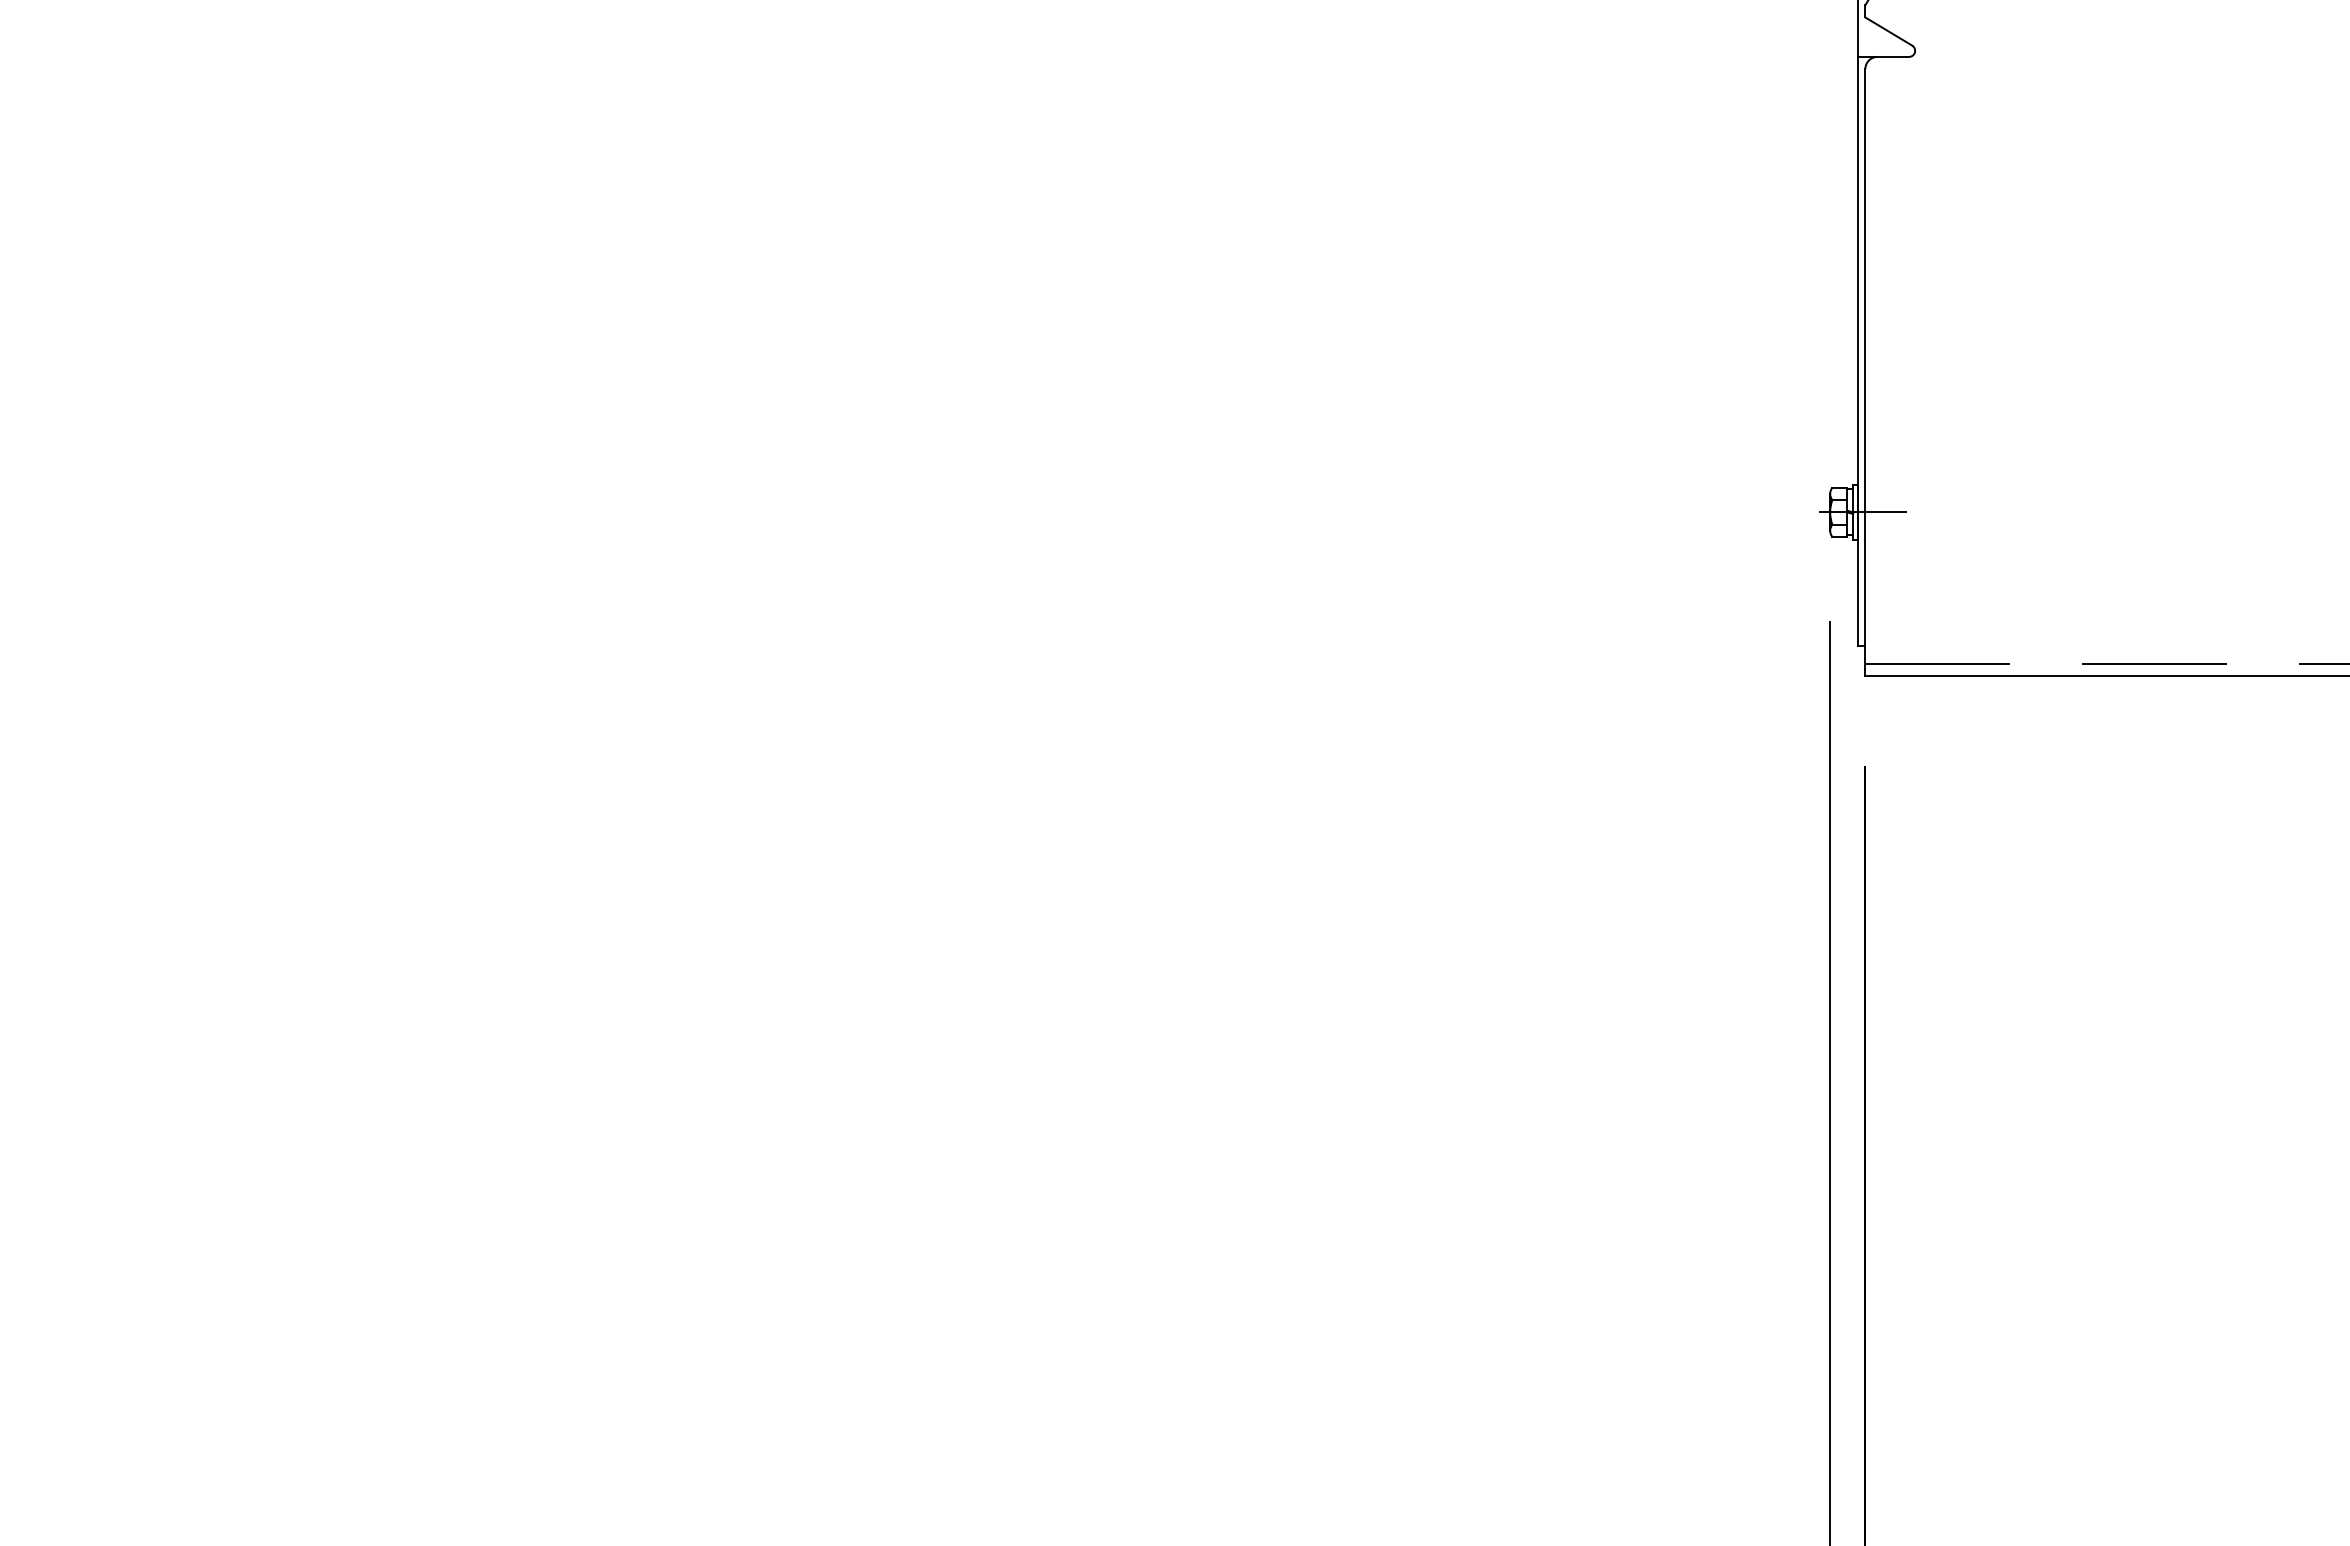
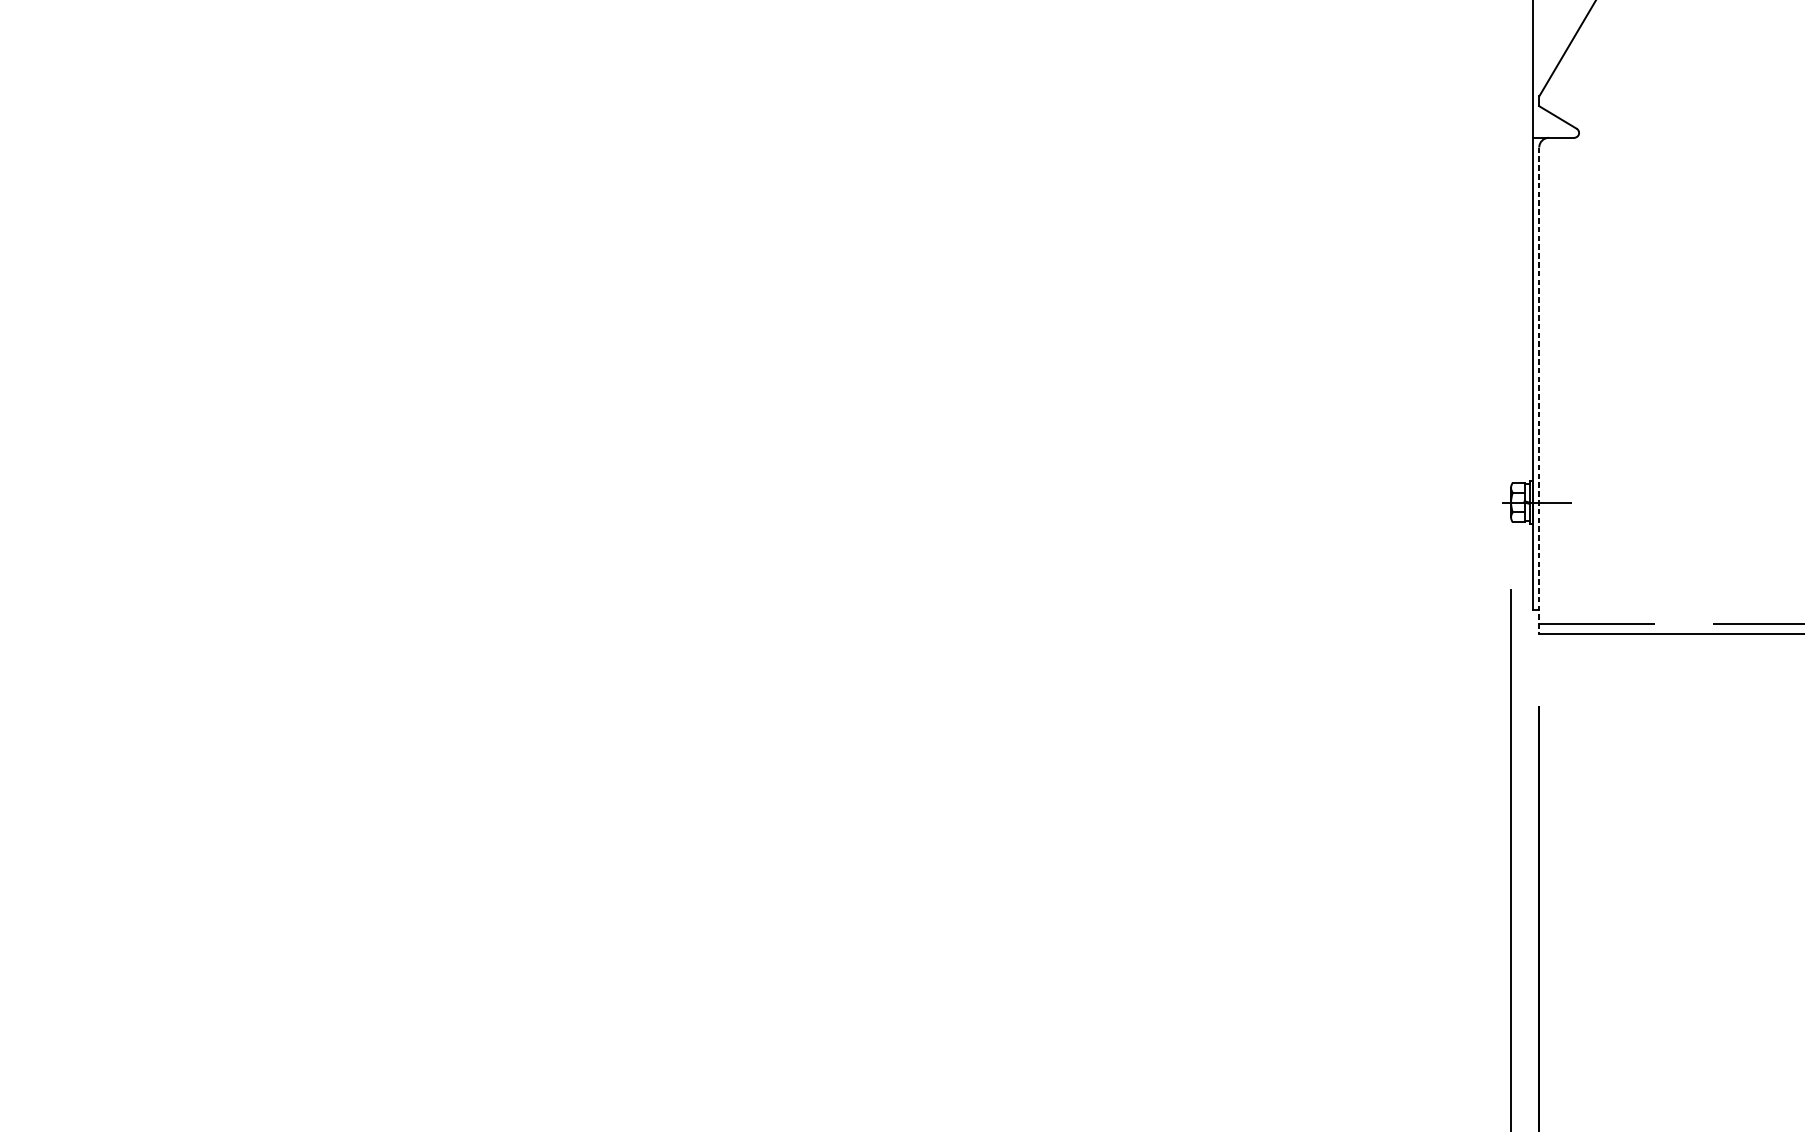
line: (1865, 372) -> (1539, 390), solid -> dashed

